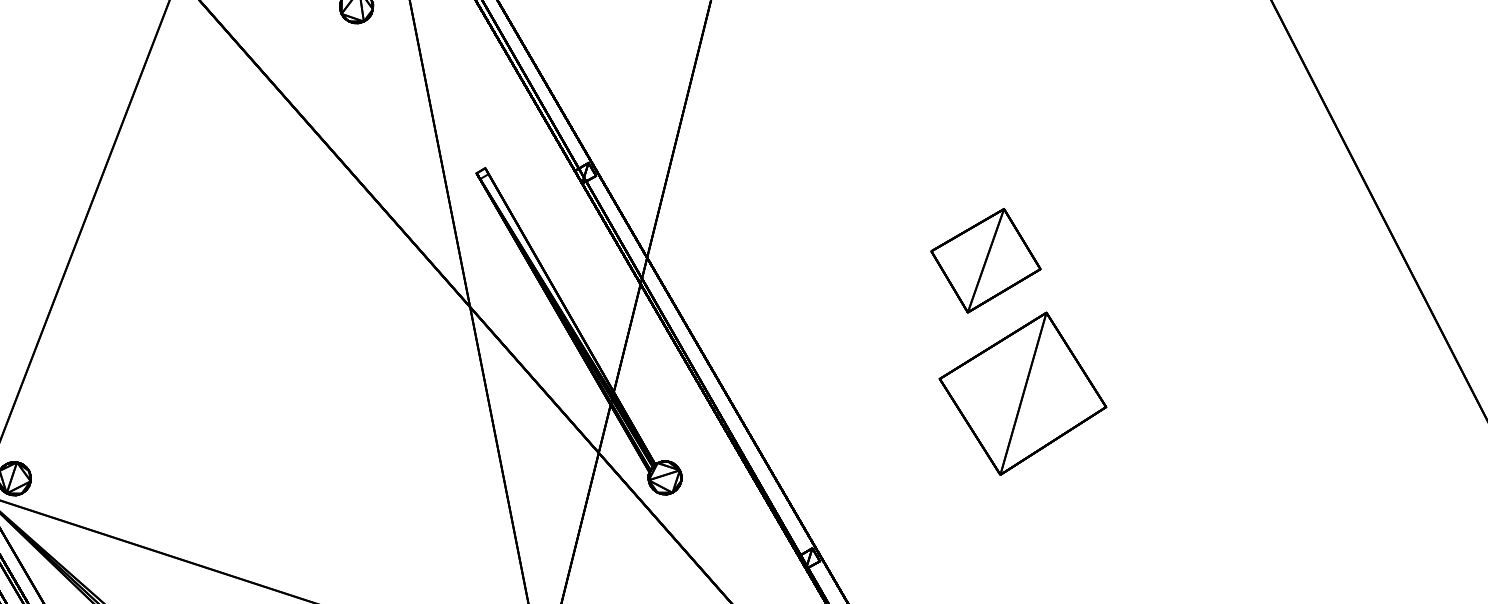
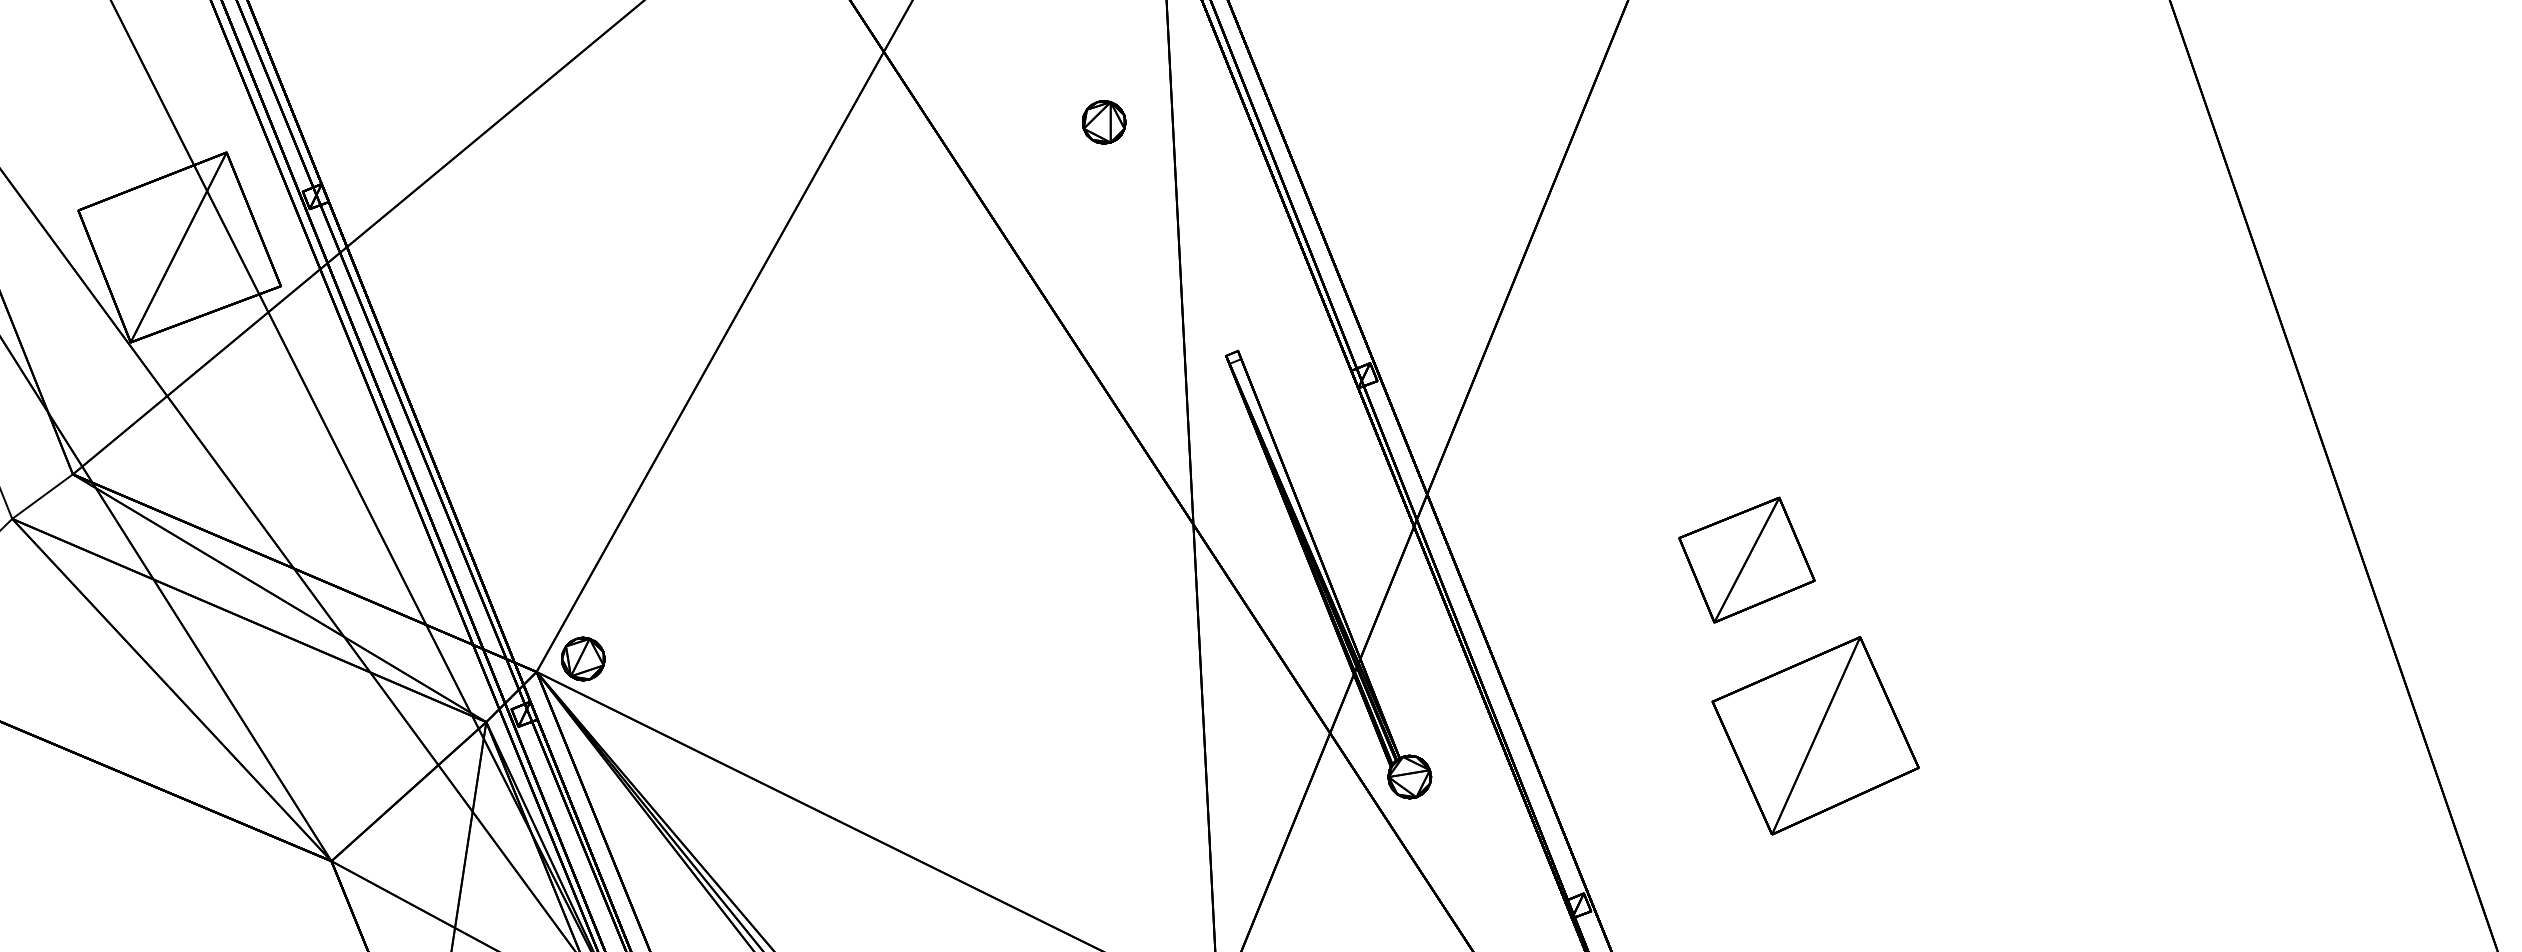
part: (985, 260) -> (1746, 559), moved
part: (1022, 393) -> (1815, 735), moved

